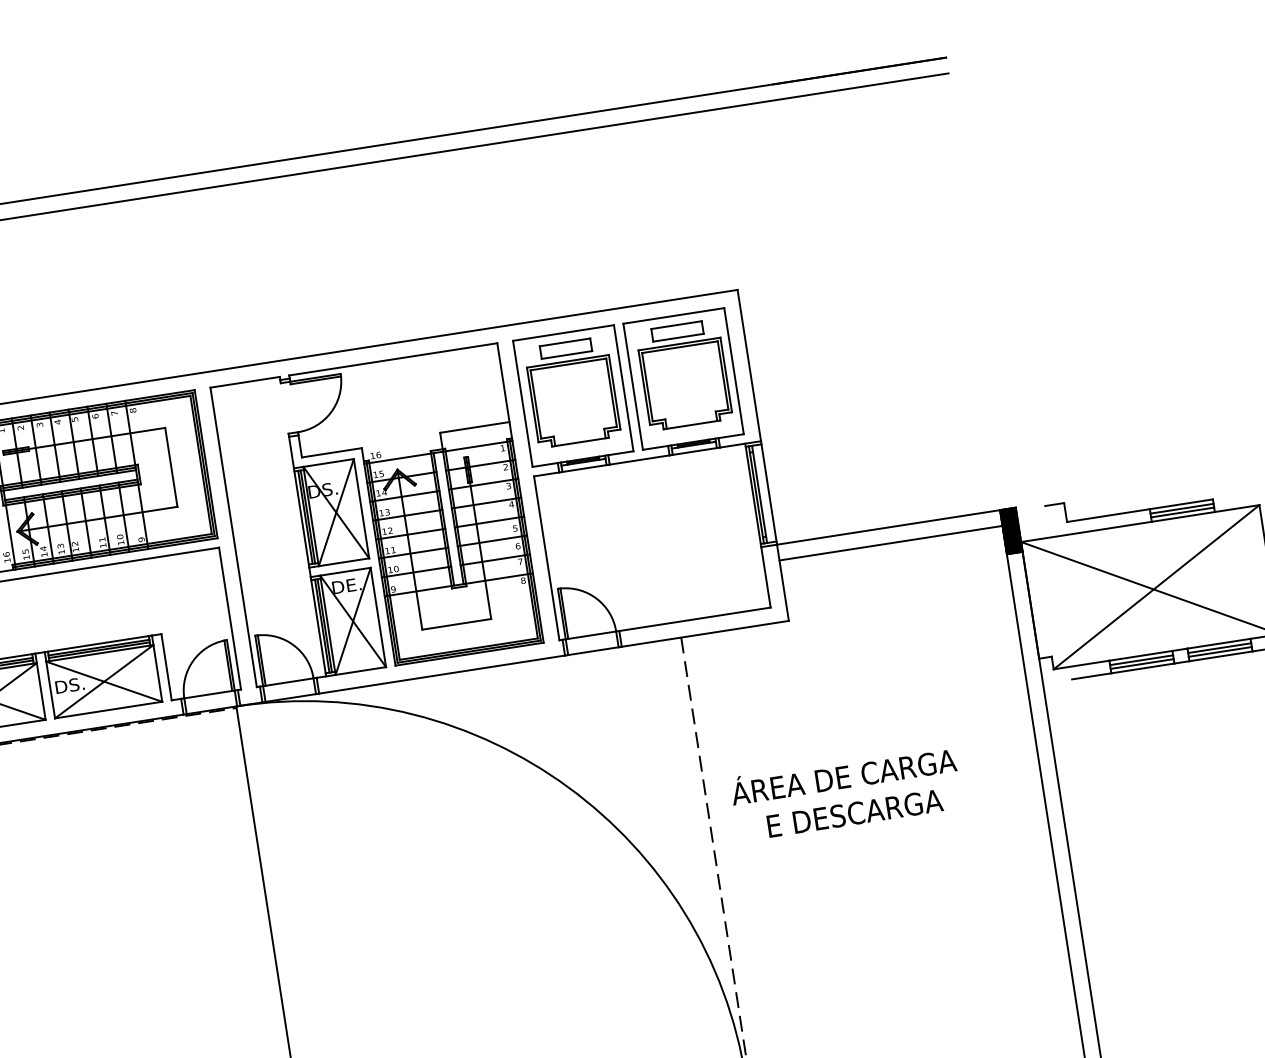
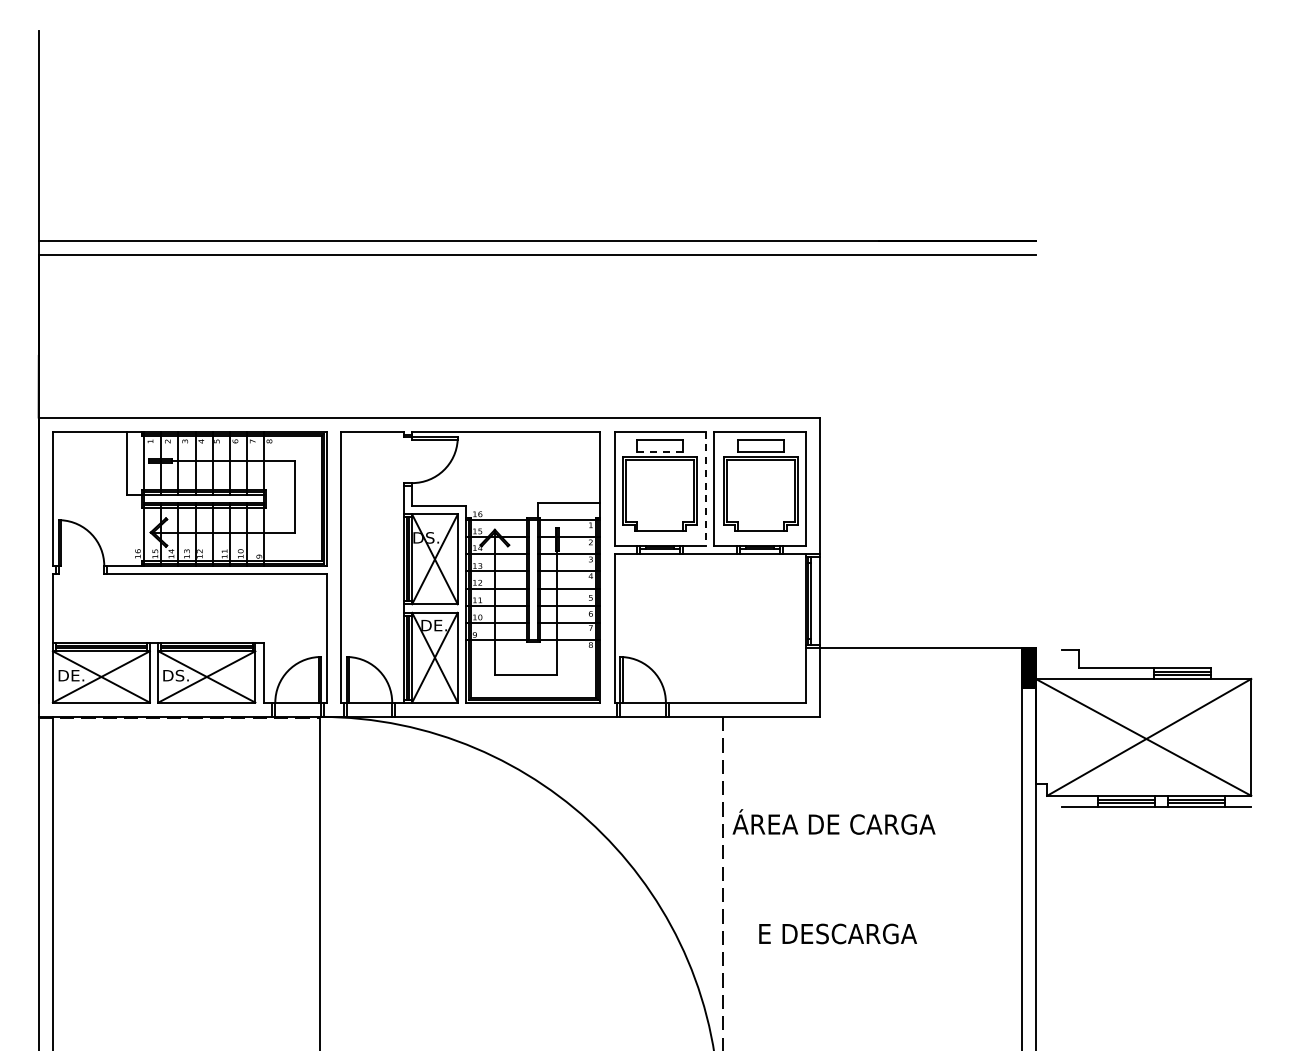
line: (567, 354) -> (660, 451), solid -> dashed
line: (623, 389) -> (705, 489), solid -> dashed
line: (890, 543) -> (920, 662), removed
text: (842, 774) -> (833, 821), moved
text: (854, 813) -> (837, 933), moved

